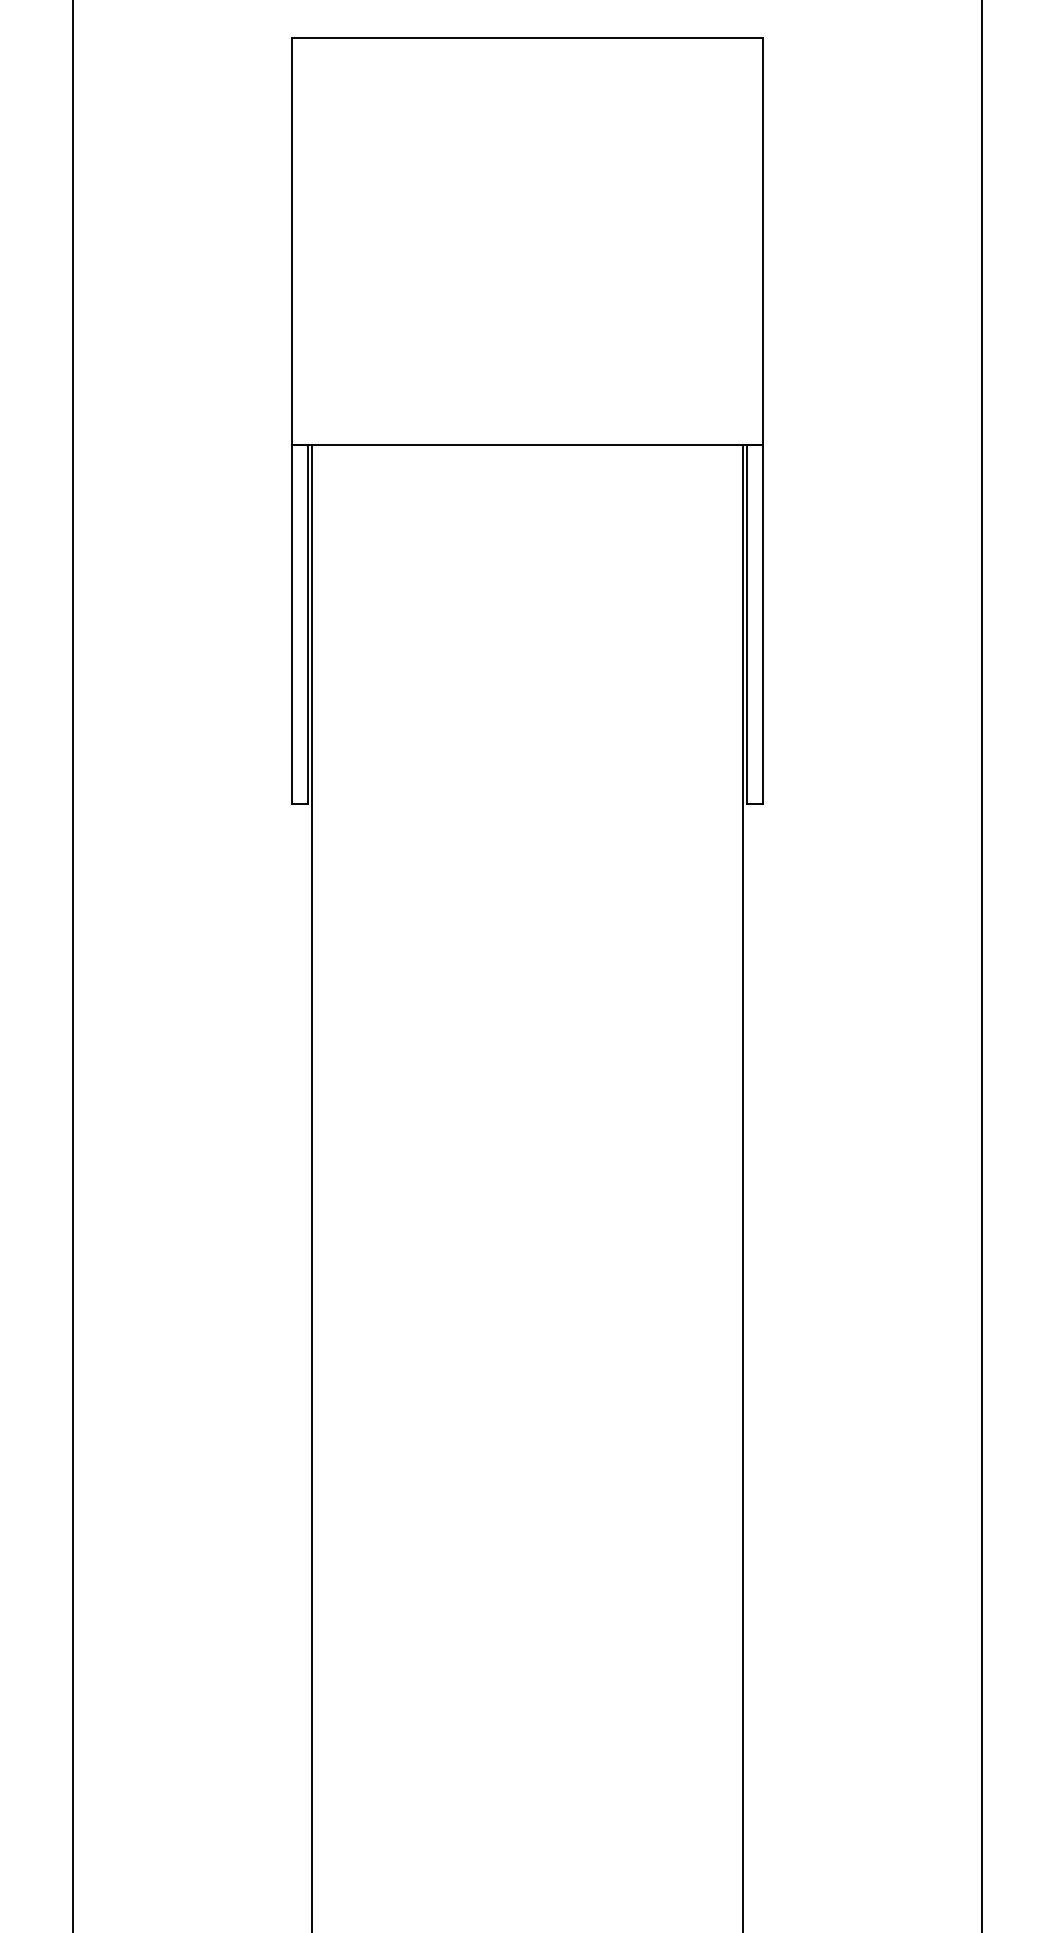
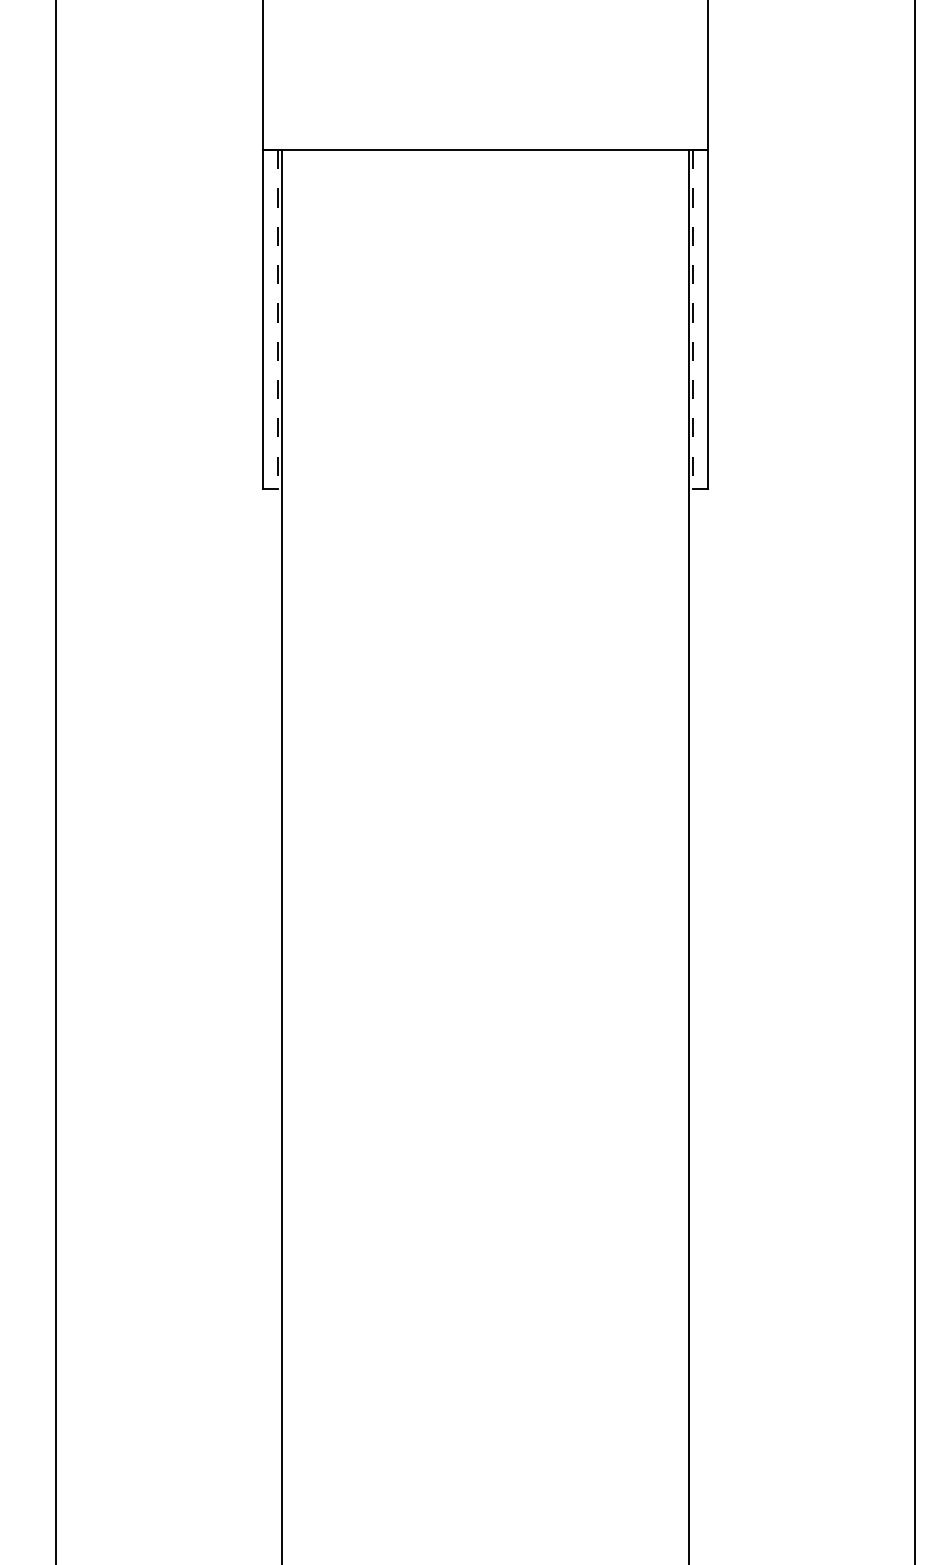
line: (307, 624) -> (277, 320), solid -> dashed
line: (747, 624) -> (693, 320), solid -> dashed

